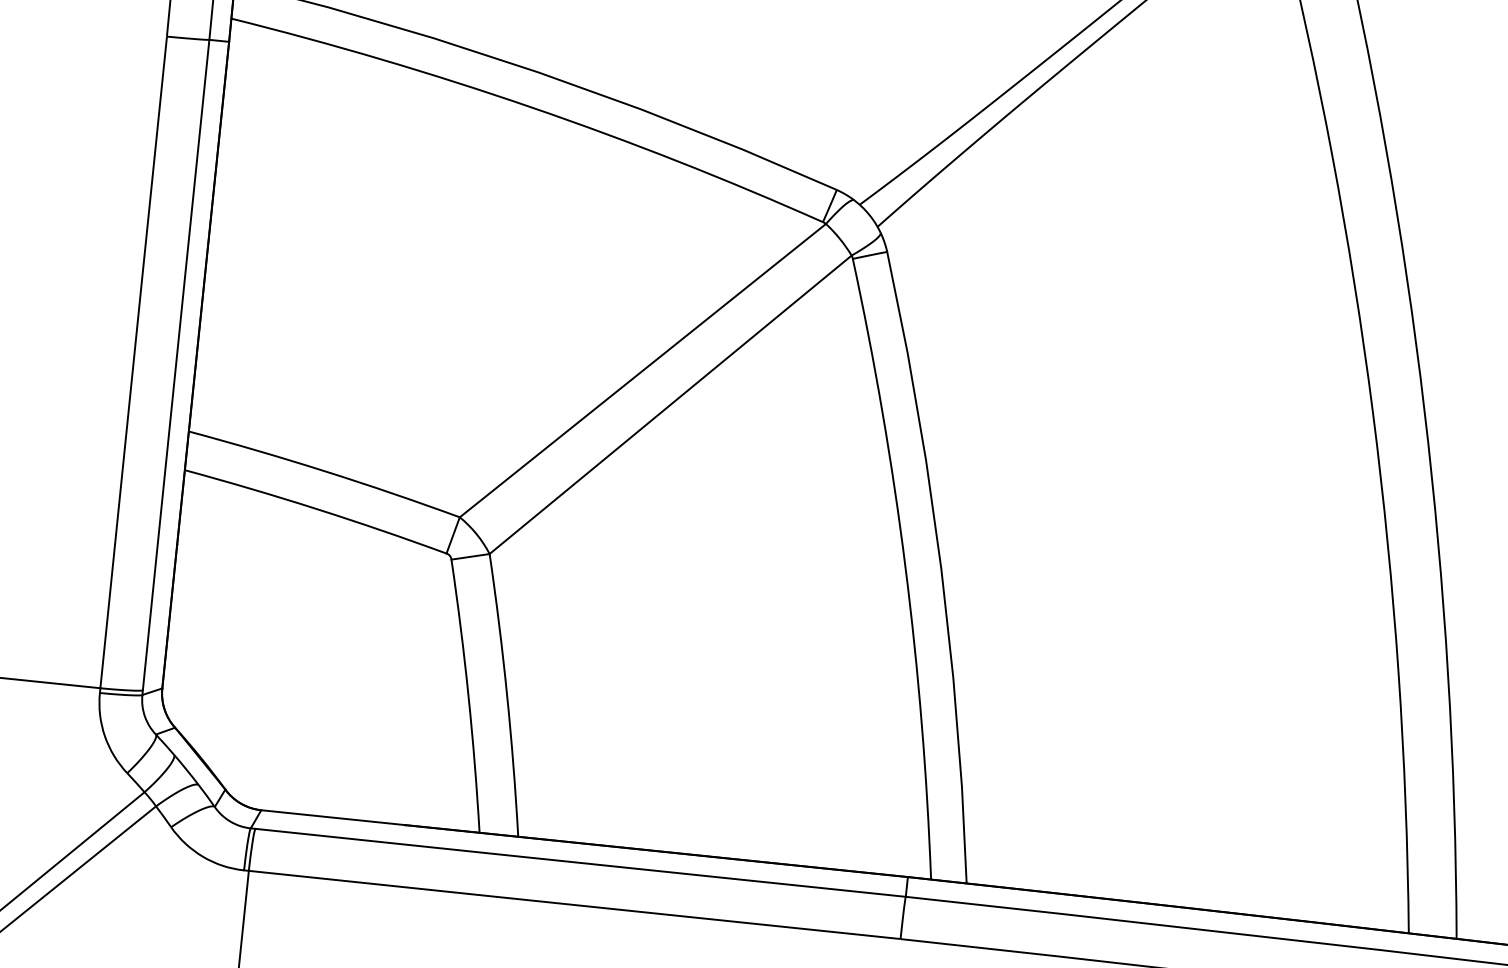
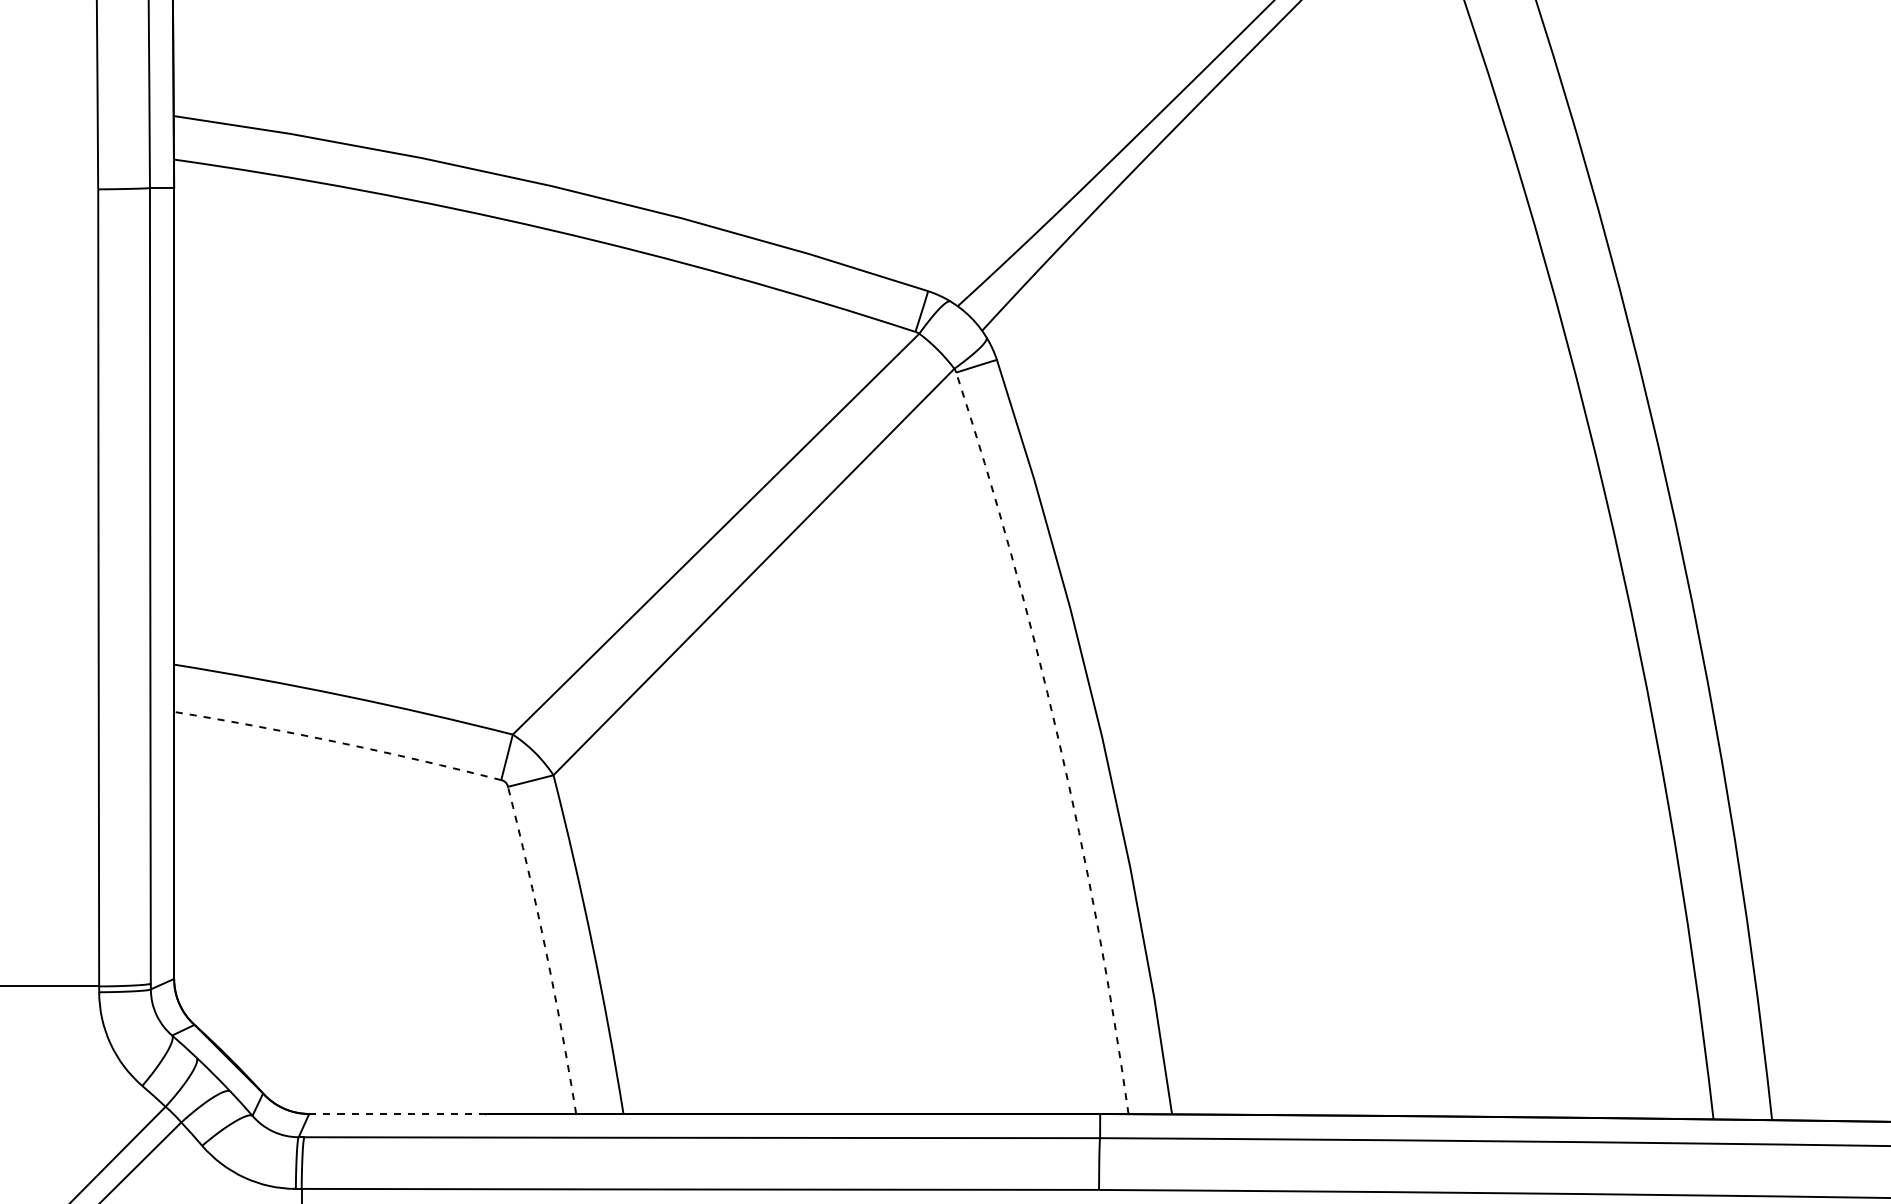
arc: (316, 509) -> (338, 742), solid -> dashed
arc: (905, 567) -> (1058, 739), solid -> dashed
arc: (468, 695) -> (545, 949), solid -> dashed
line: (332, 817) -> (396, 1113), solid -> dashed

